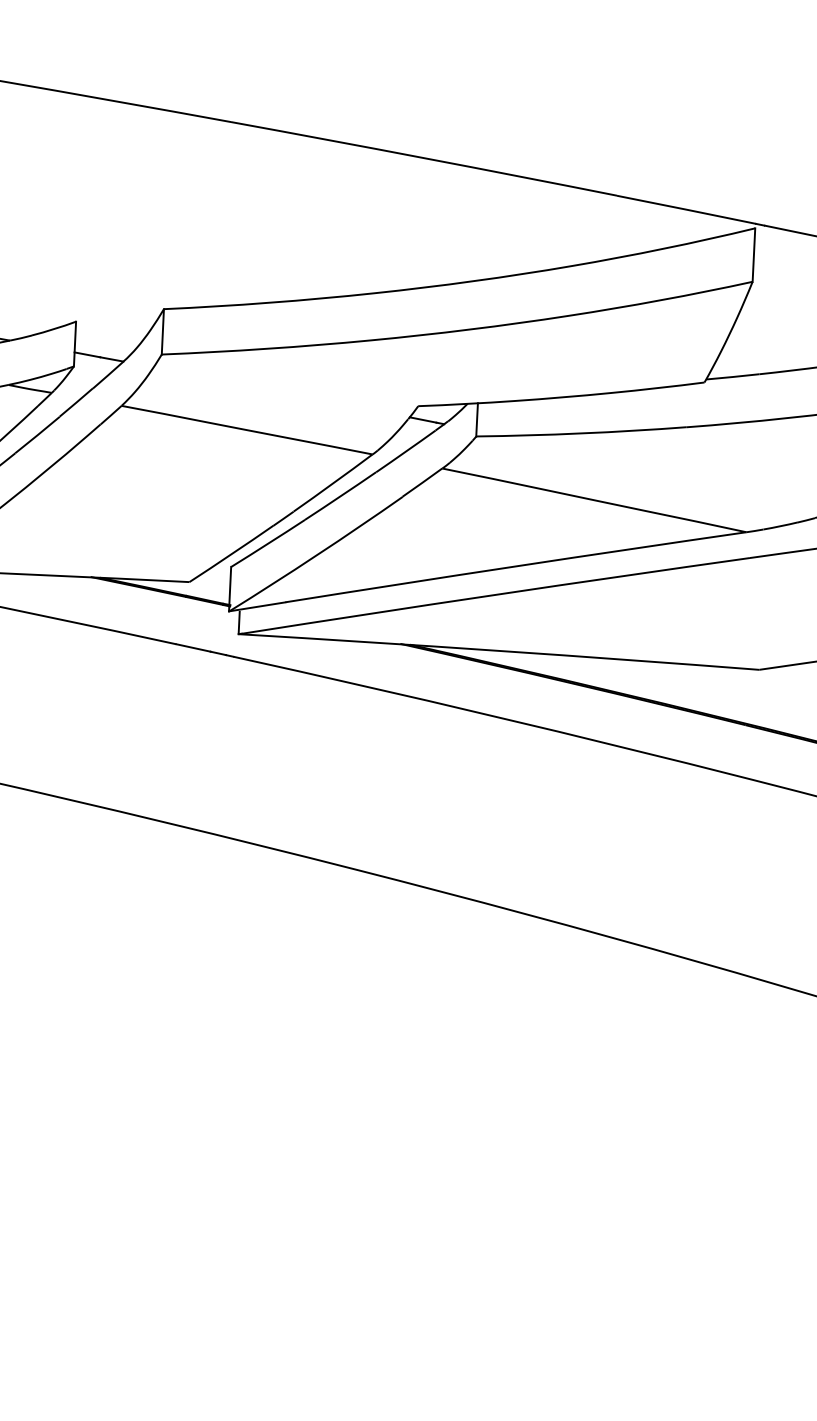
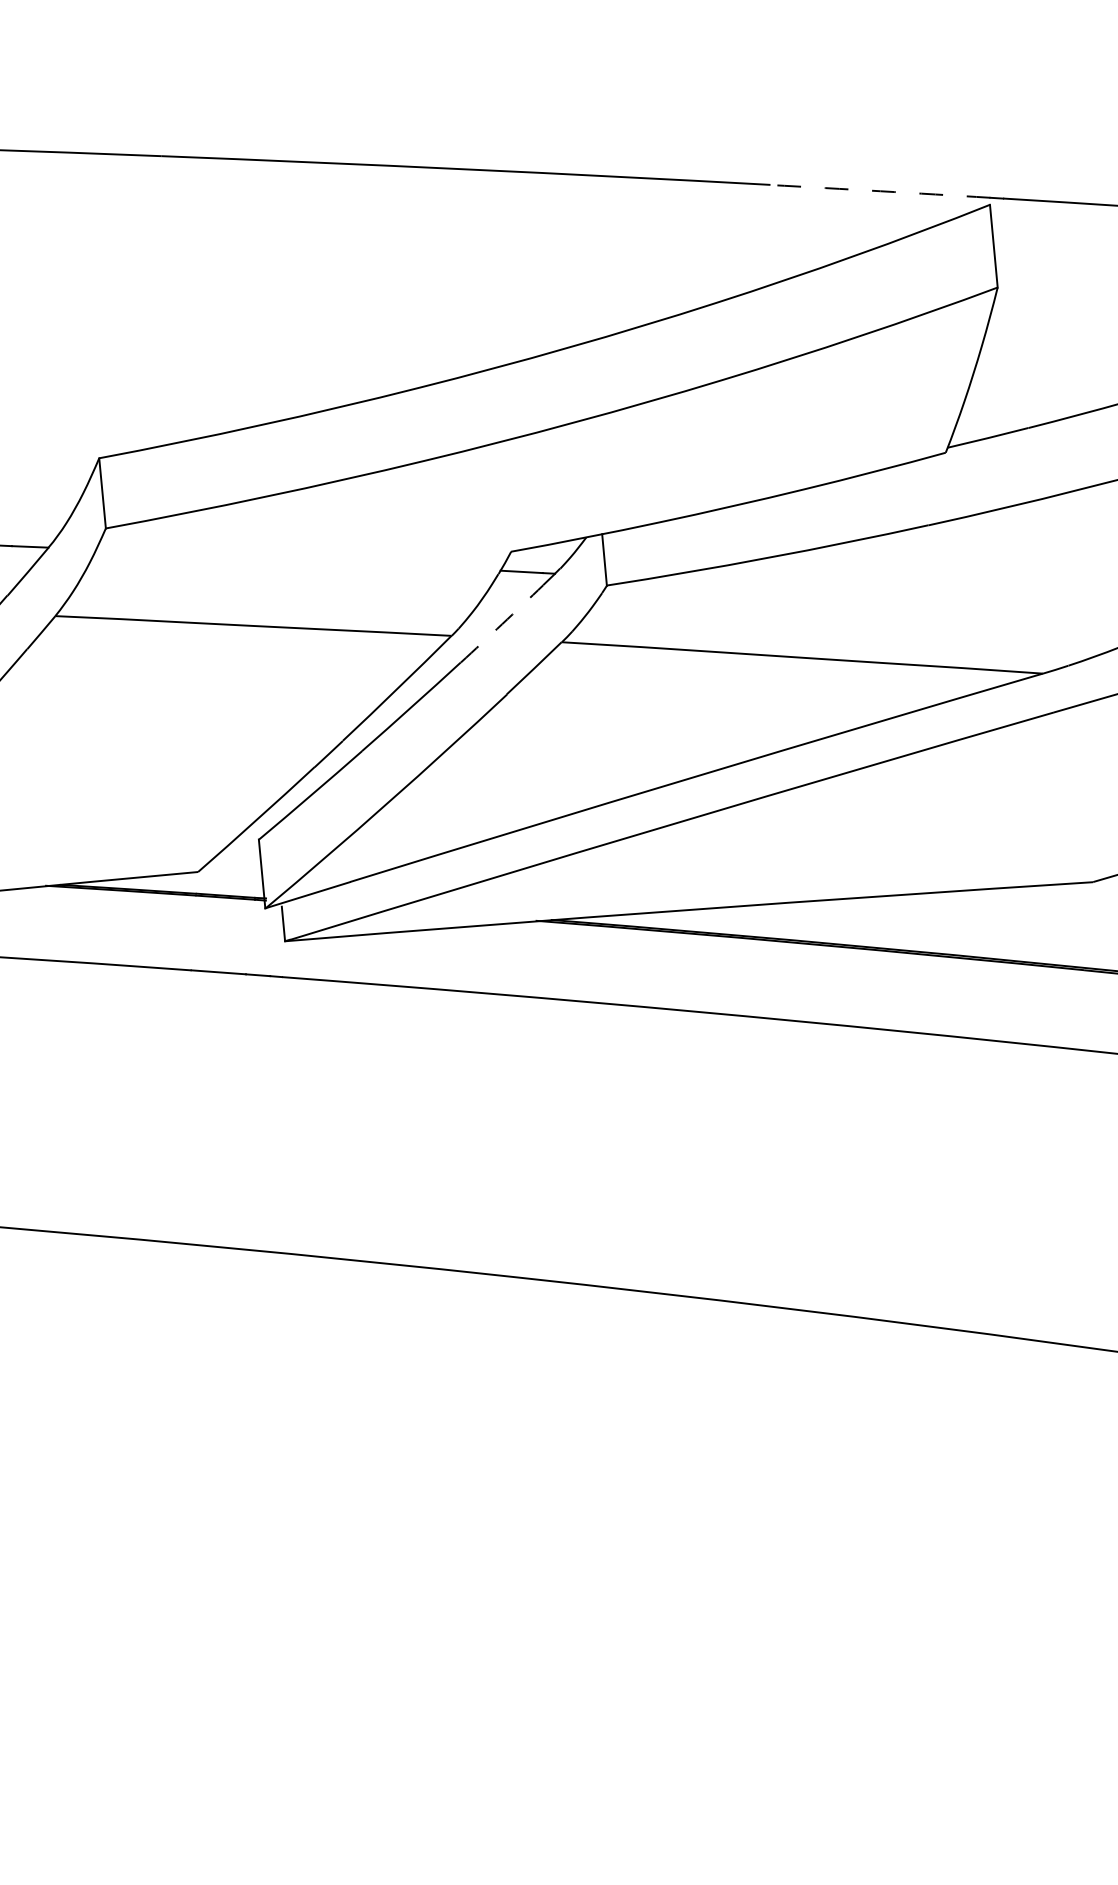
arc: (686, 209) -> (880, 190), solid -> dashed
arc: (406, 451) -> (502, 623), solid -> dashed

